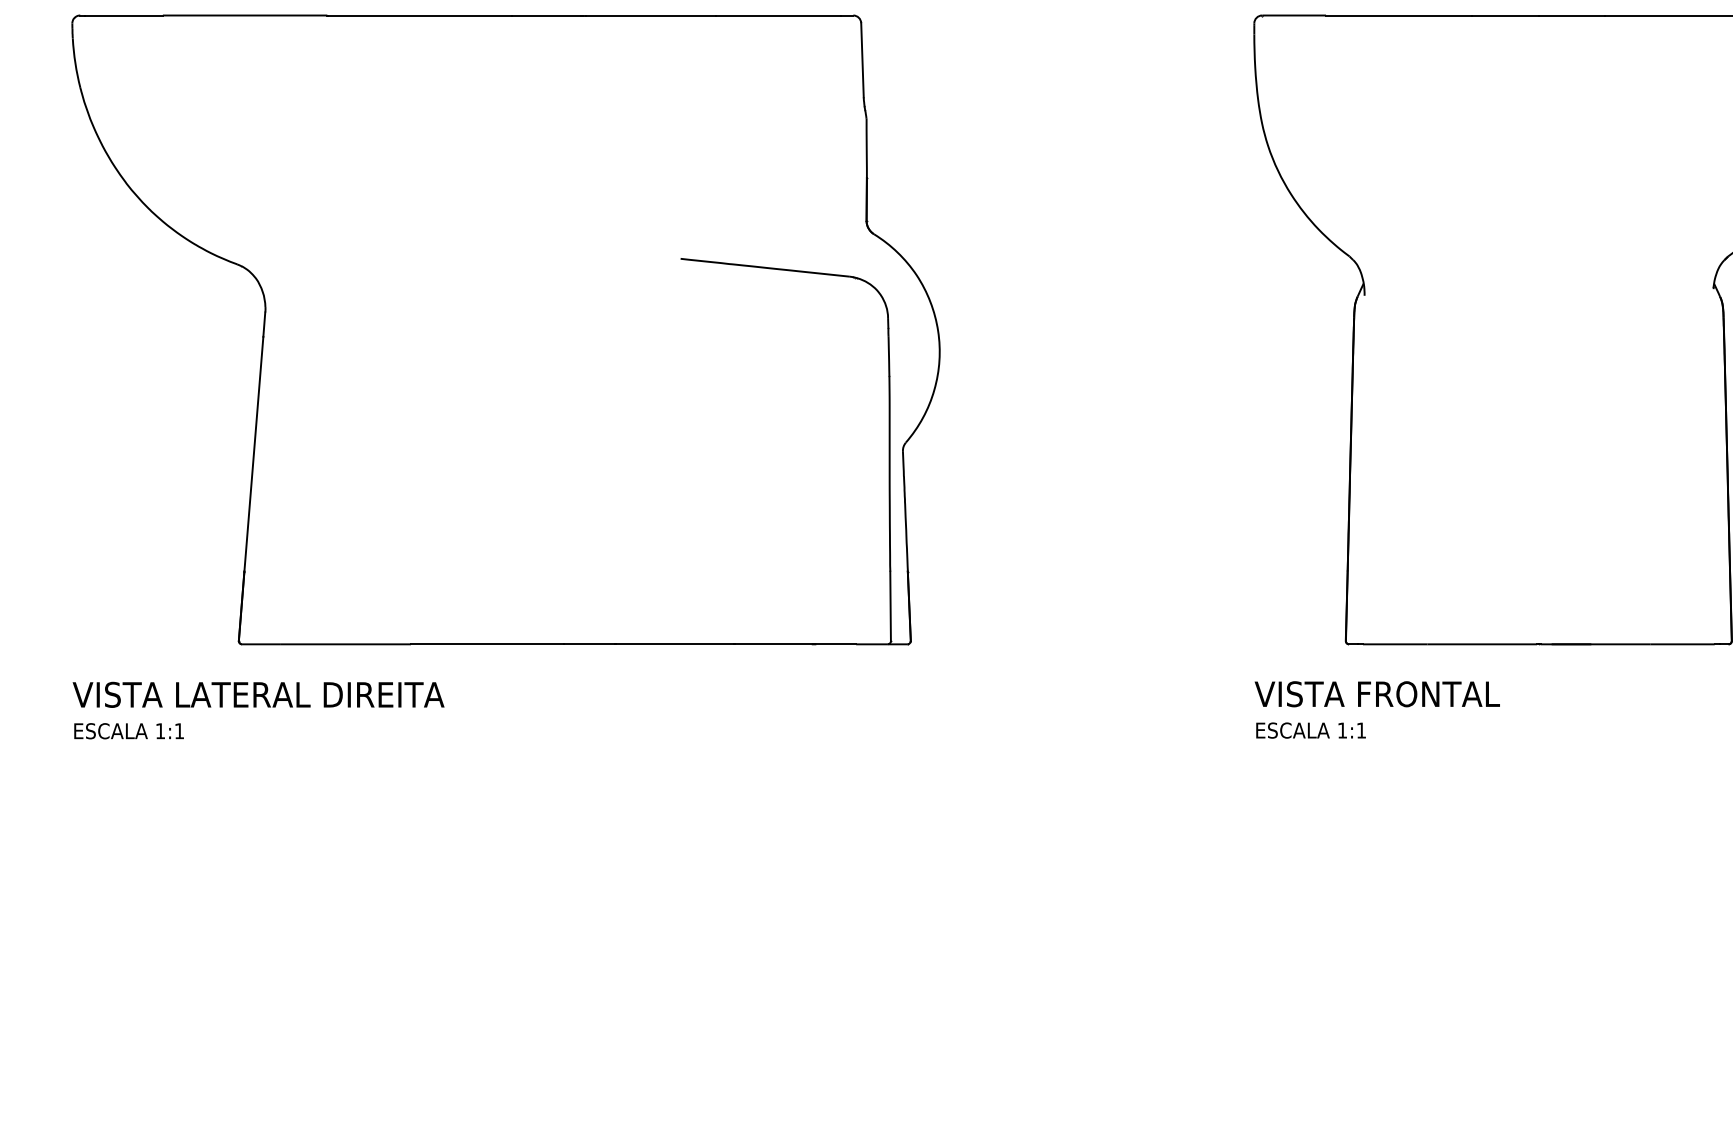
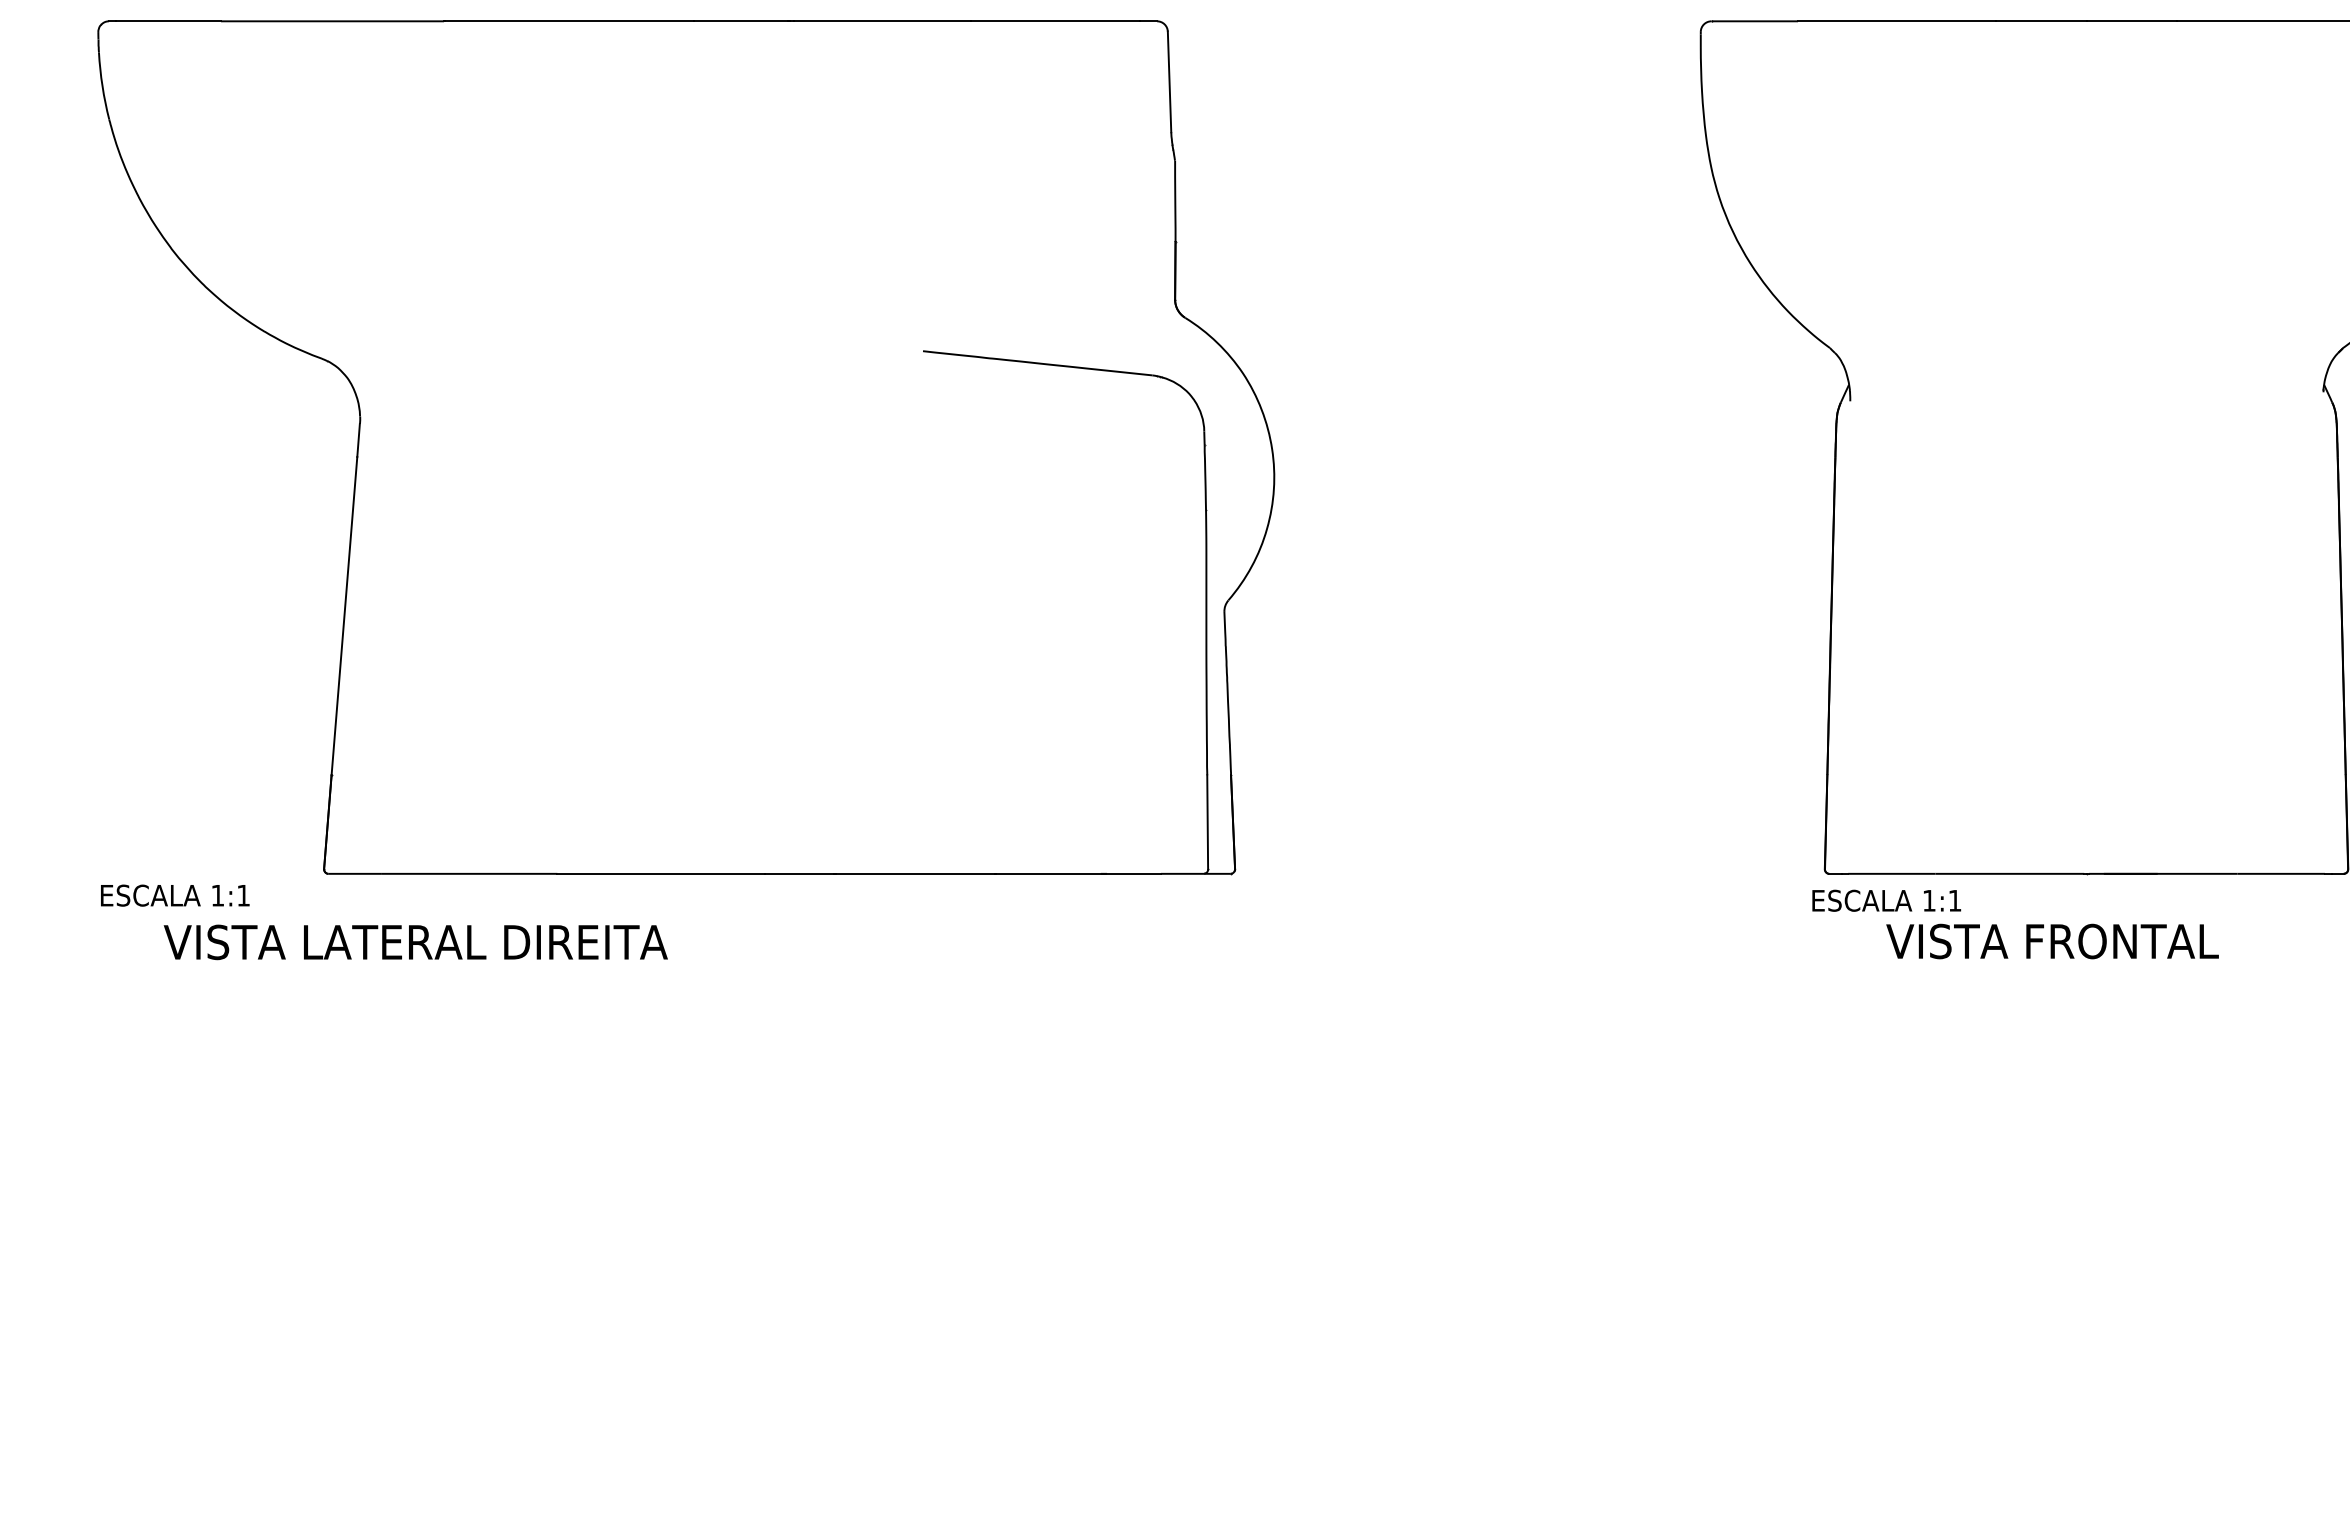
text: (258, 694) -> (415, 942), moved
text: (1377, 694) -> (2052, 941), moved
text: (1310, 730) -> (1886, 900), moved
text: (129, 731) -> (175, 895), moved

